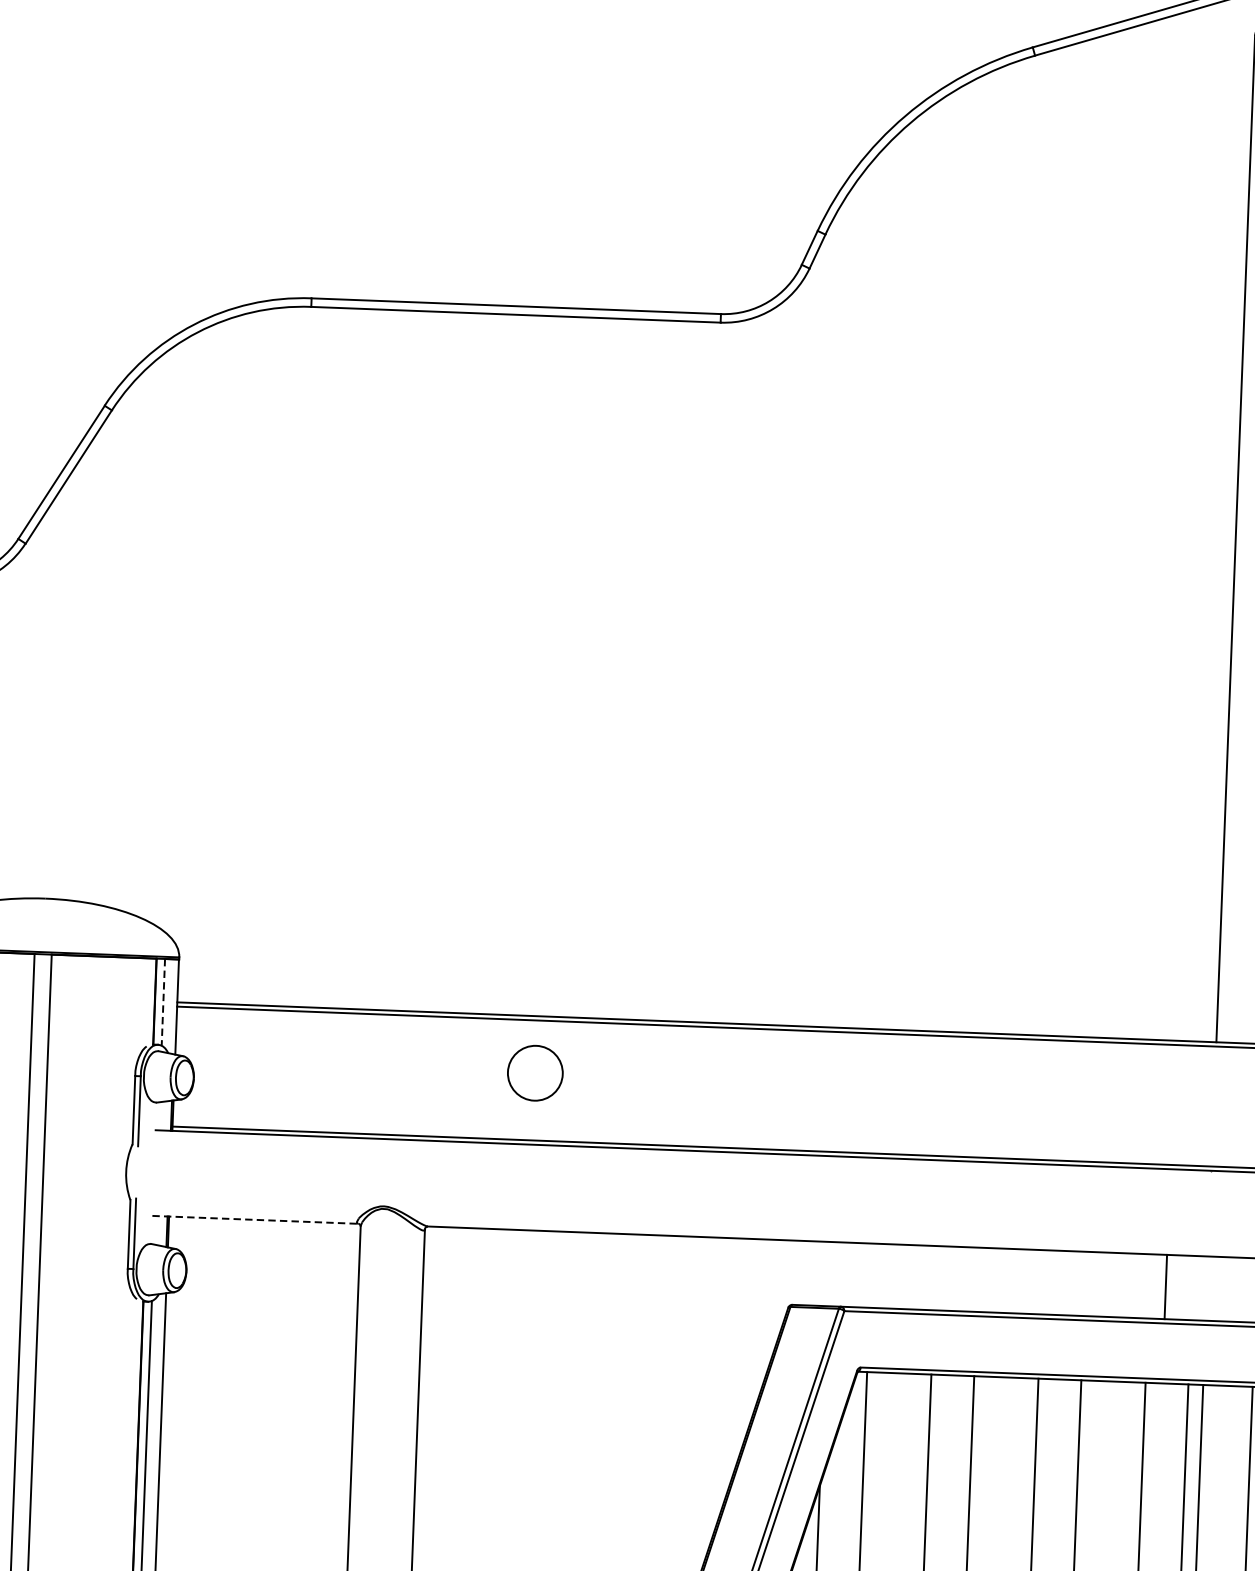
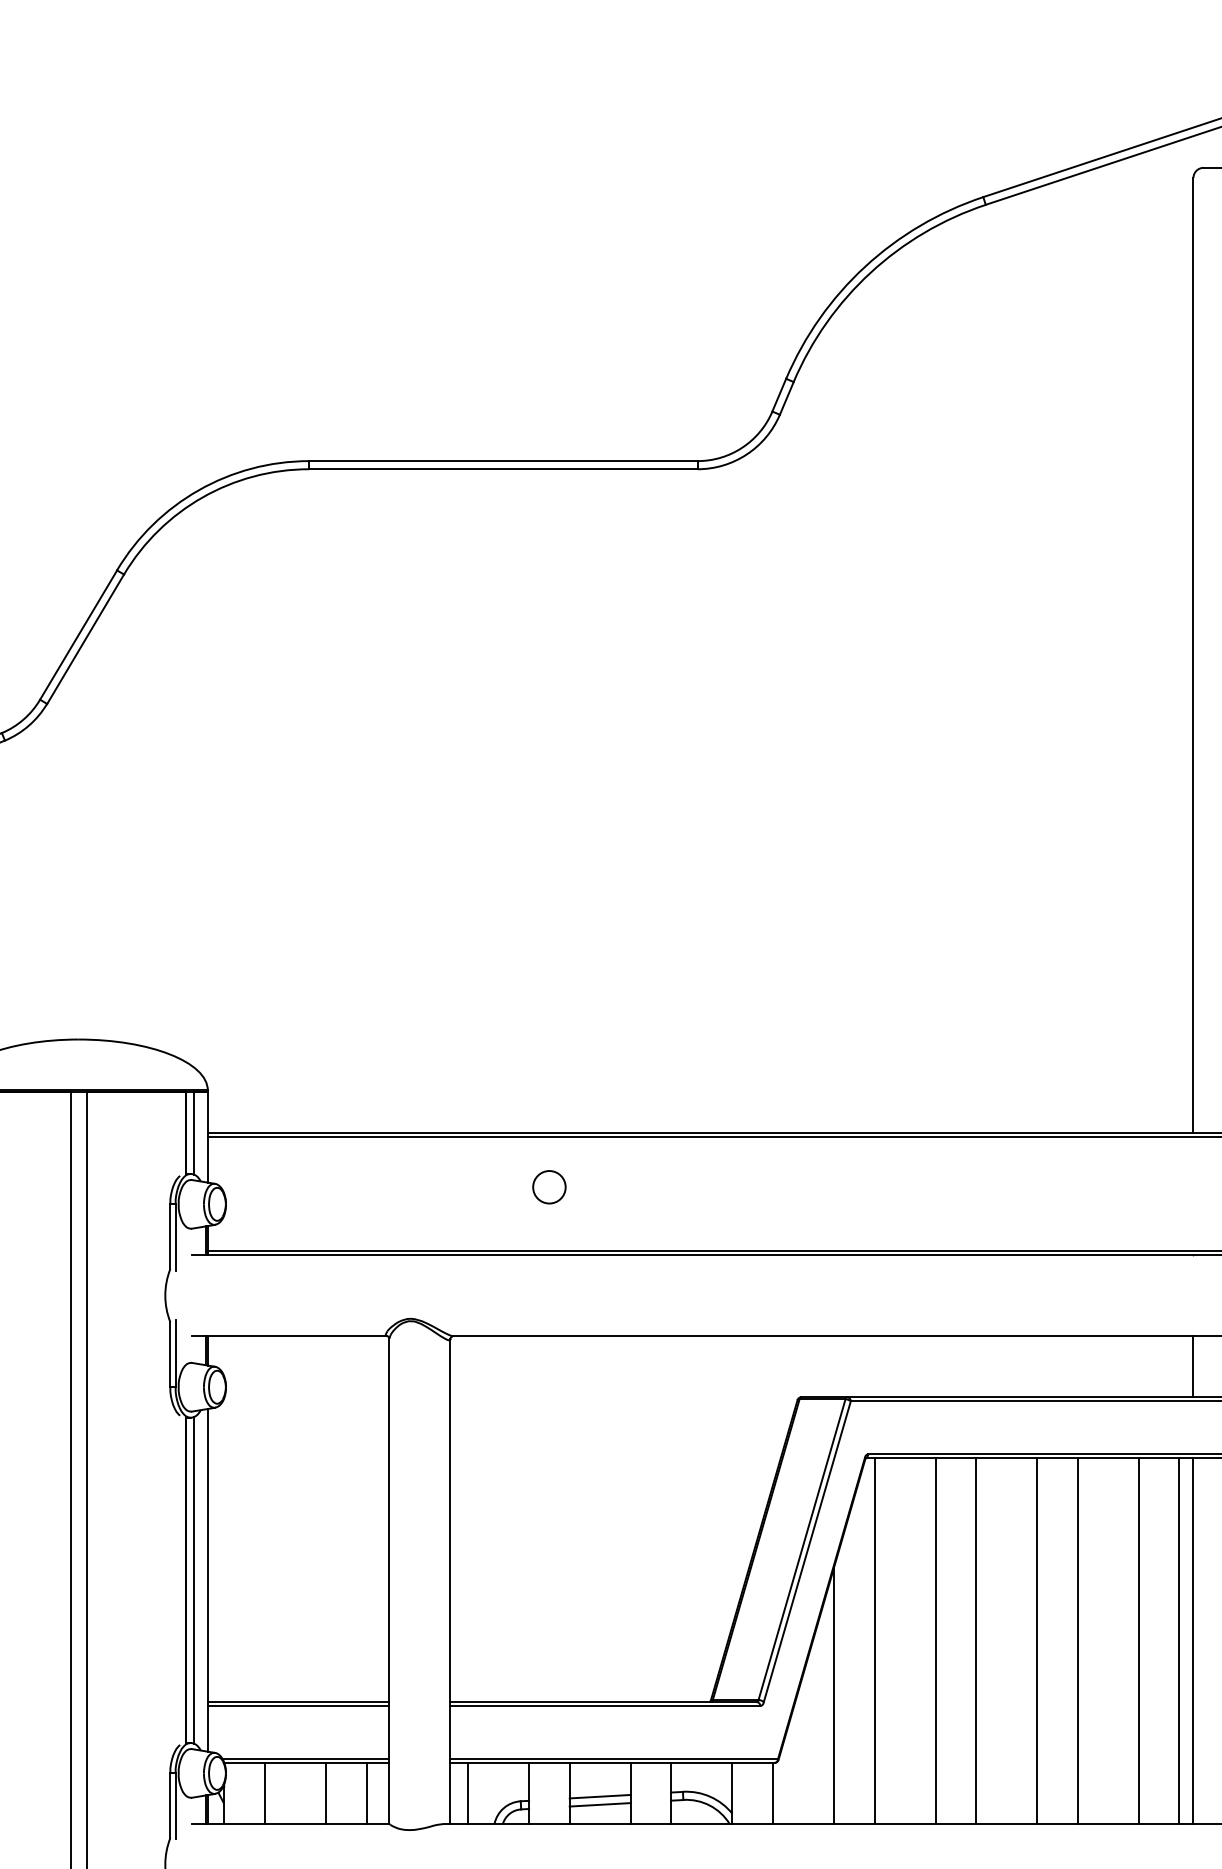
line: (163, 1003) -> (194, 1134), dashed -> solid
circle: (535, 1073) -> (549, 1187), size x0.62
line: (255, 1220) -> (289, 1336), dashed -> solid
line: (1165, 1286) -> (1193, 1366), moved

